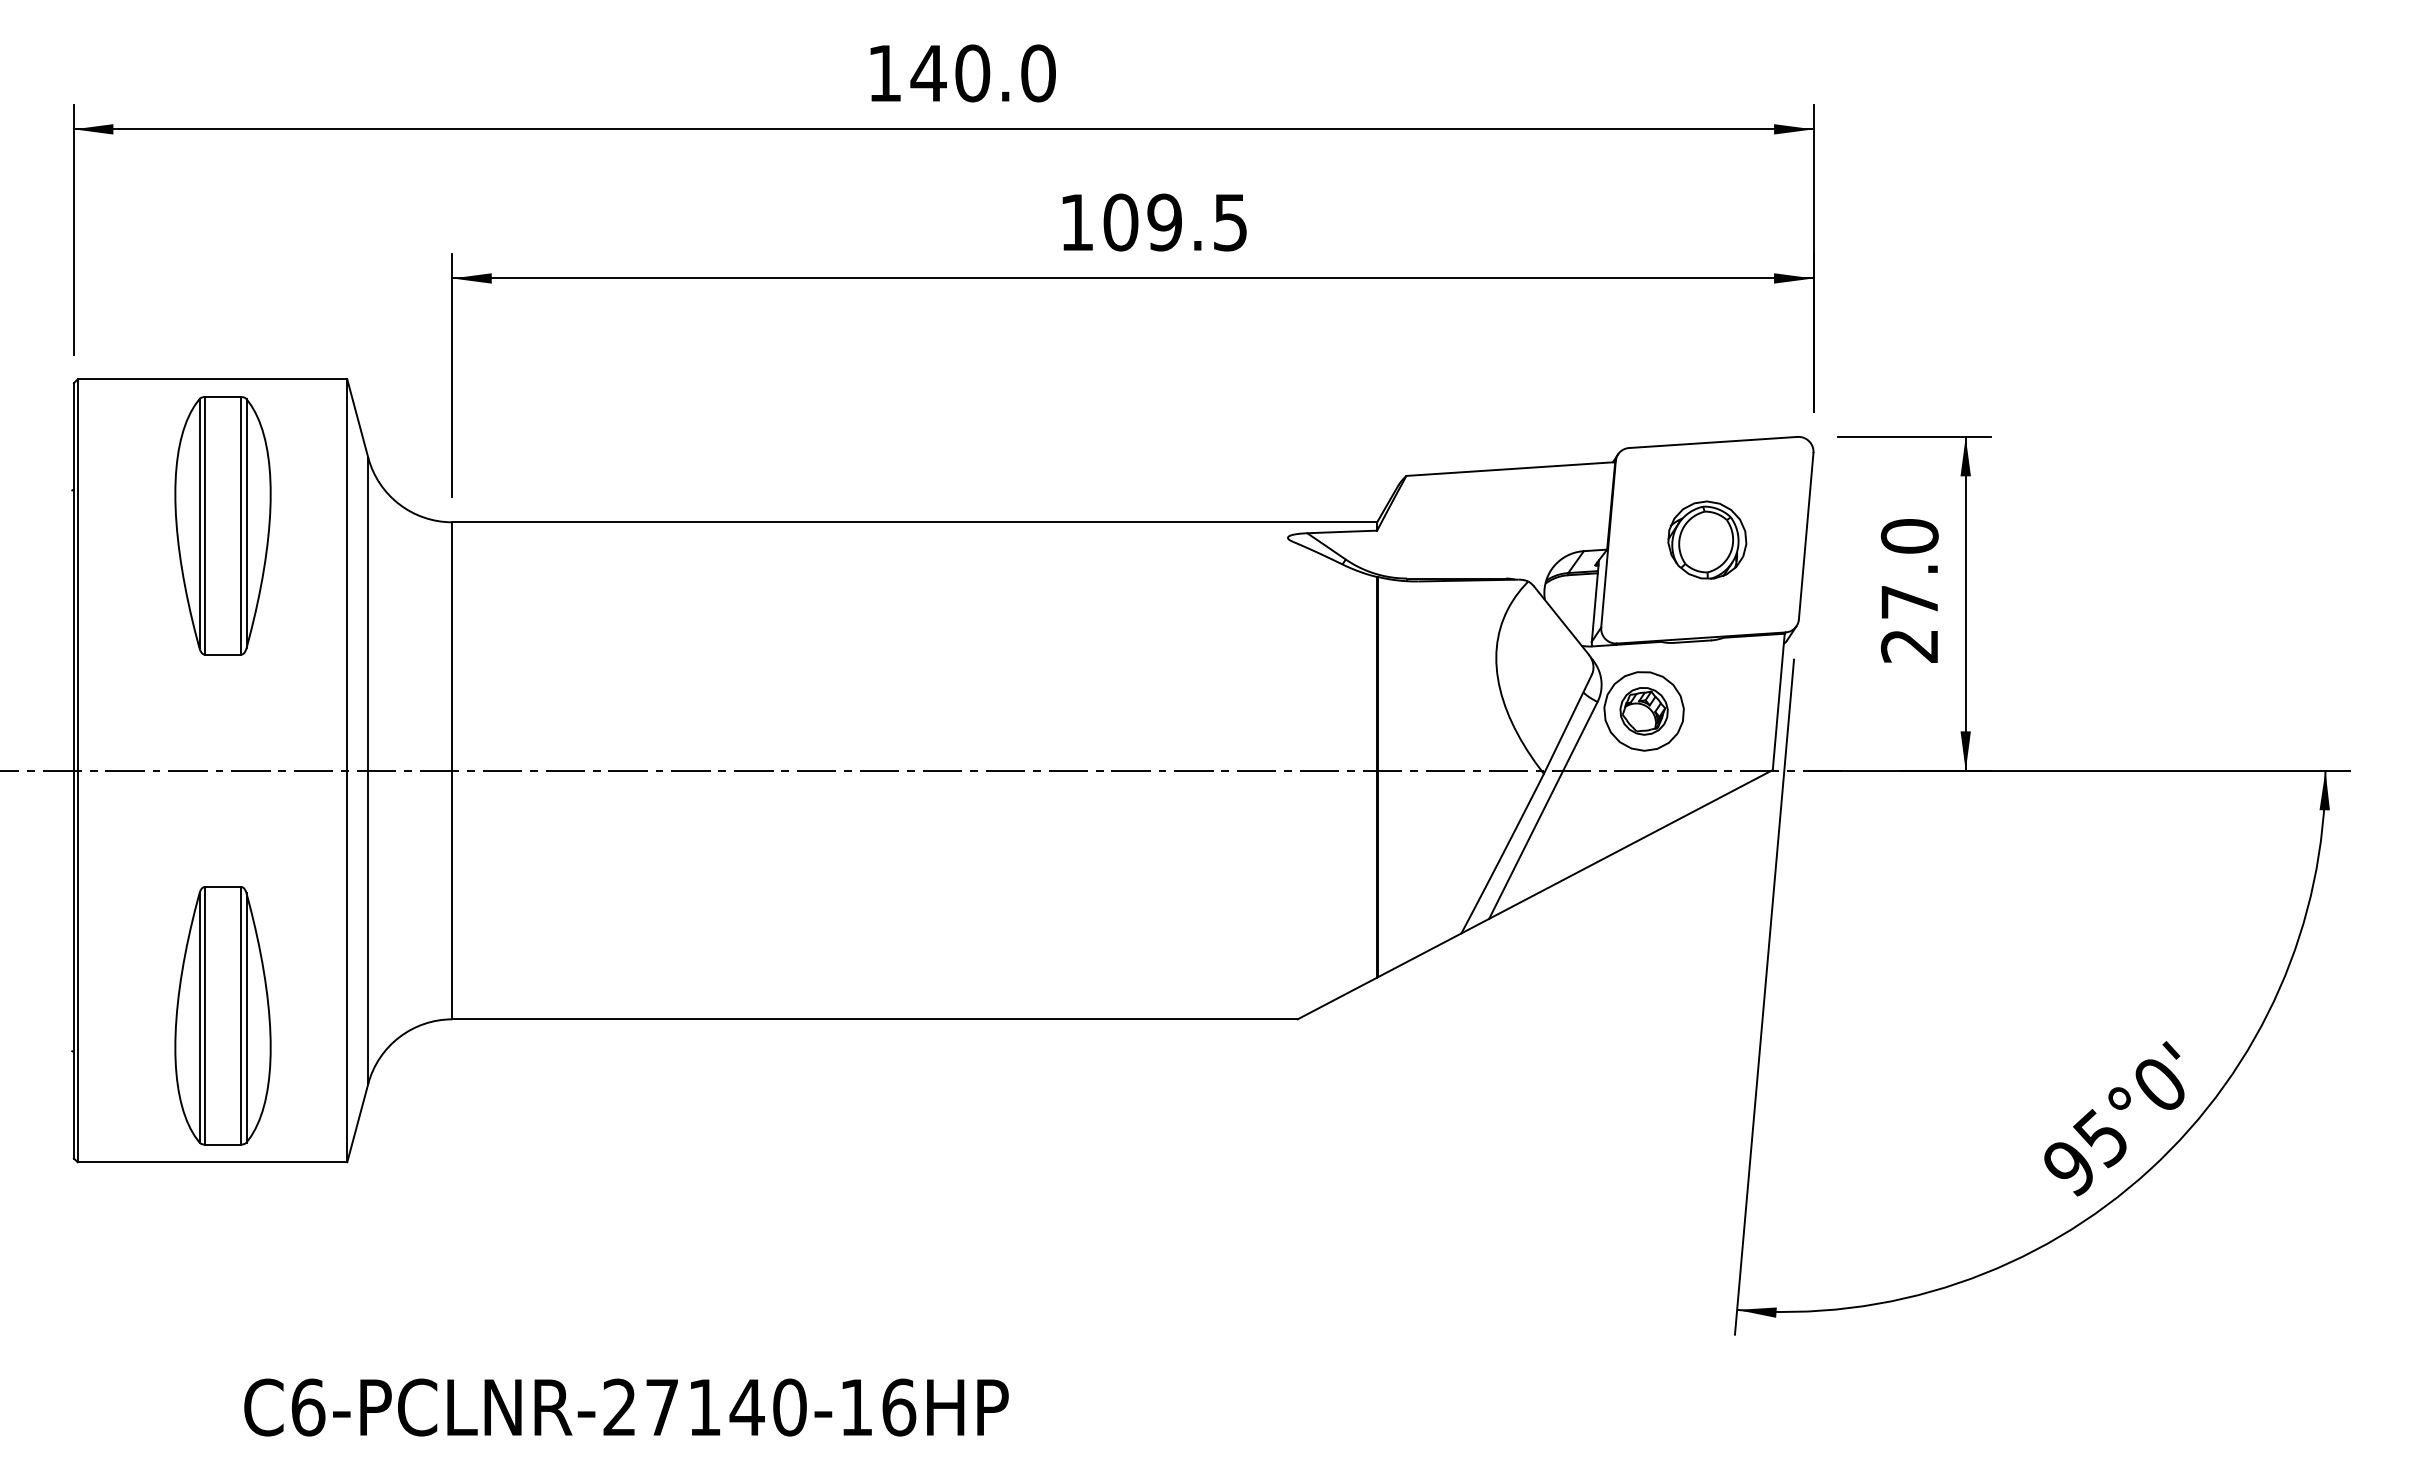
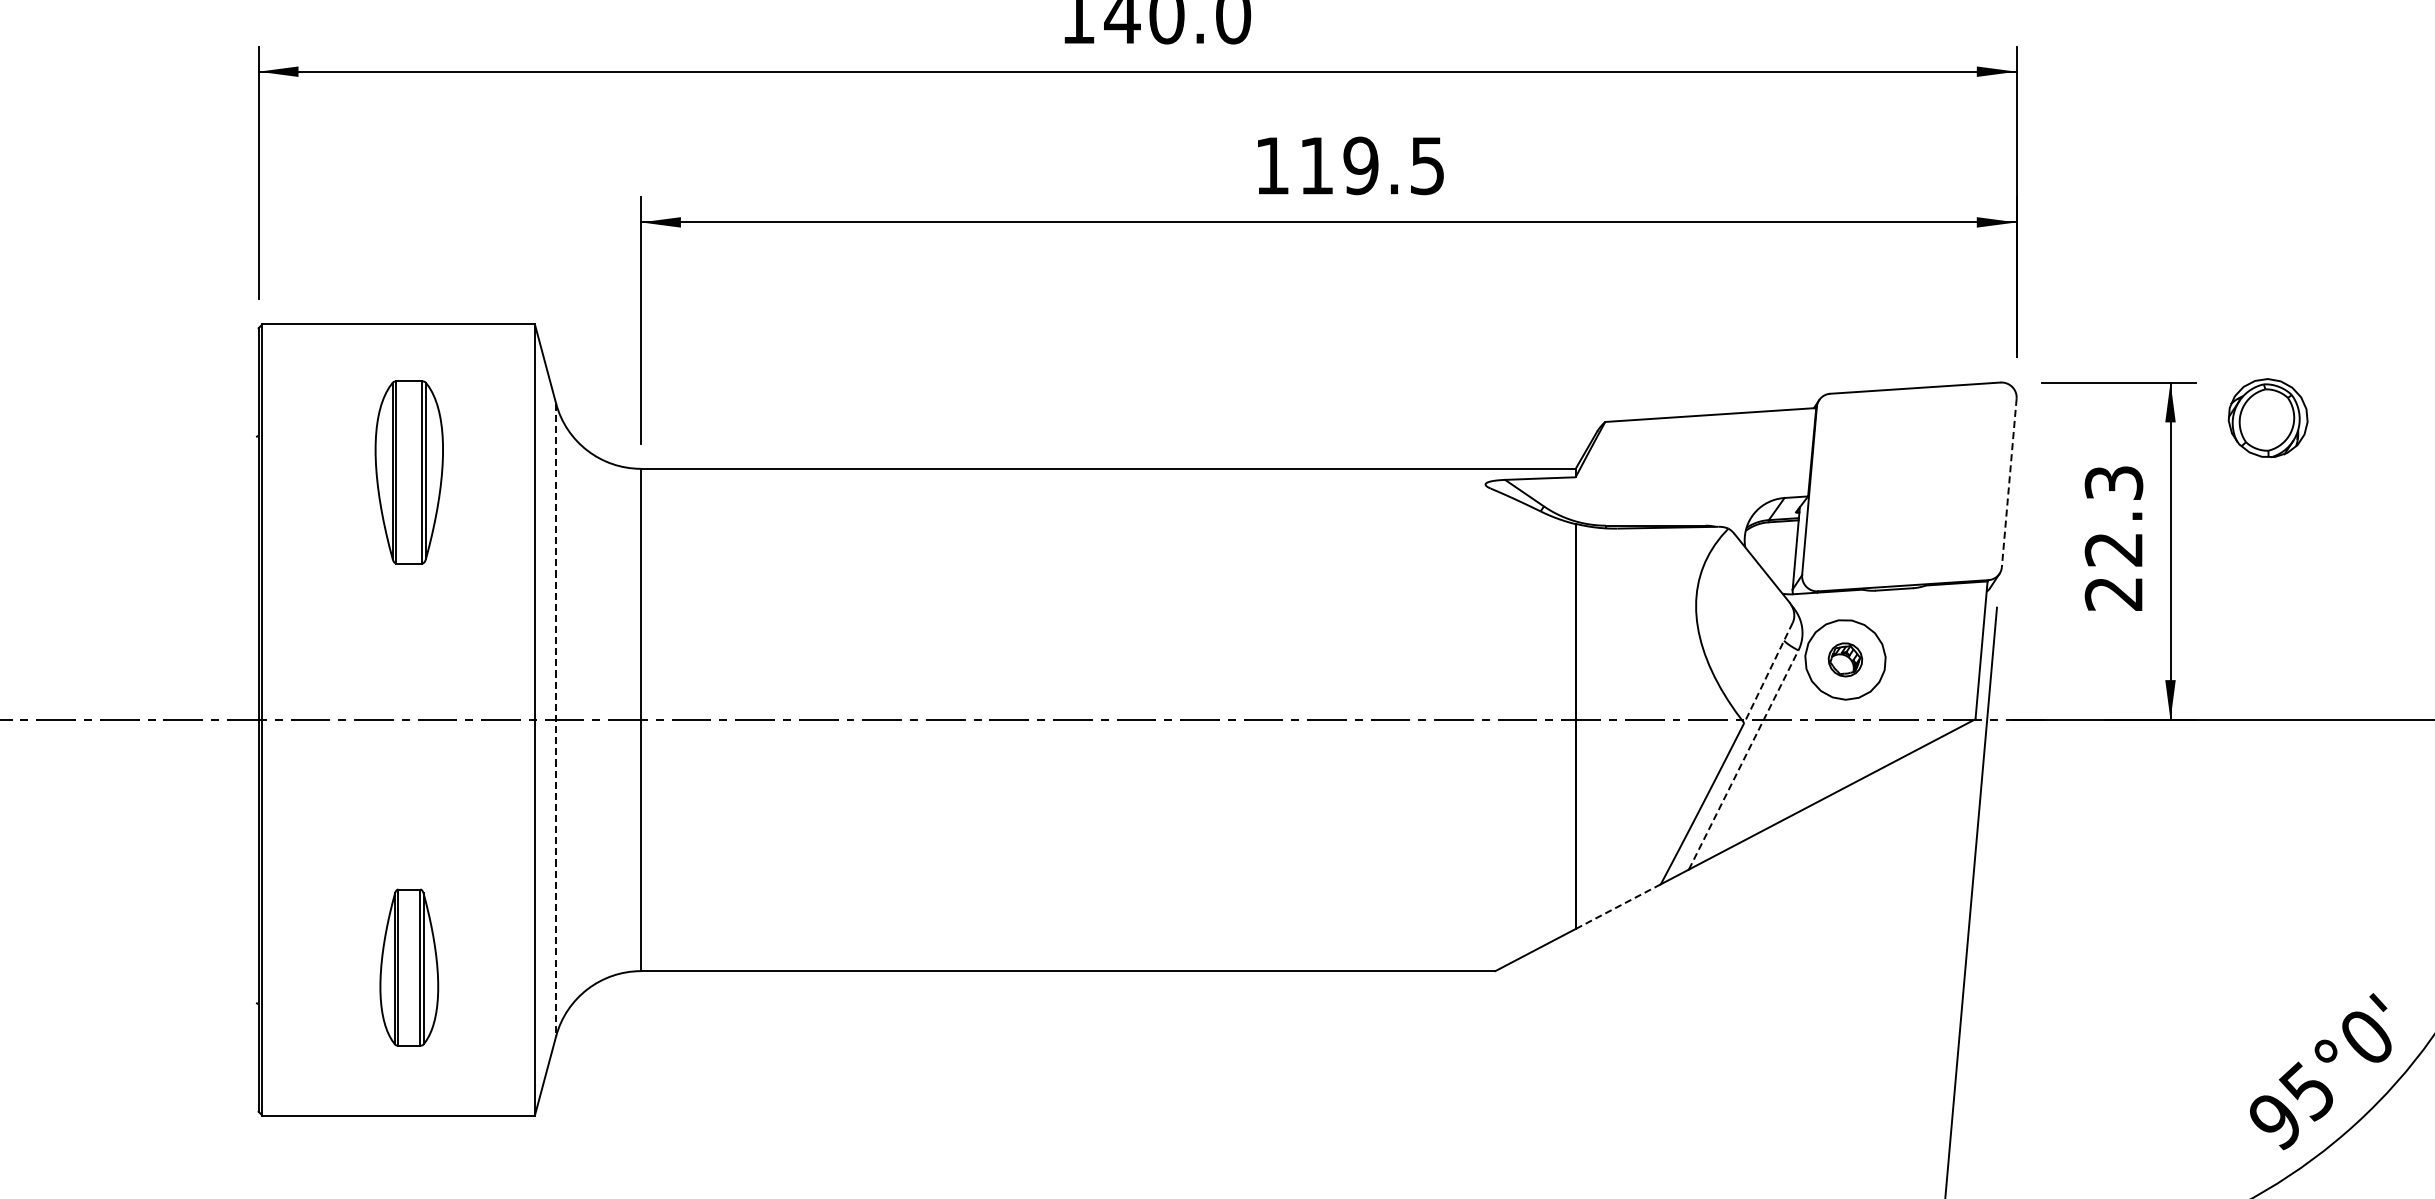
text: (1120, 222) -> (1316, 165), 109.5 -> 119.5
part: (222, 525) -> (408, 472), size x0.7
line: (1806, 536) -> (2009, 483), solid -> dashed
part: (1707, 539) -> (2268, 417), moved
text: (1909, 568) -> (2113, 515), 27.0 -> 22.3
part: (1643, 711) -> (1844, 660), size x0.7
line: (1567, 724) -> (1768, 673), solid -> dashed
line: (368, 770) -> (556, 719), solid -> dashed
line: (1543, 809) -> (1743, 759), solid -> dashed
line: (1419, 955) -> (1618, 906), solid -> dashed
part: (222, 1015) -> (408, 967), size x0.6

